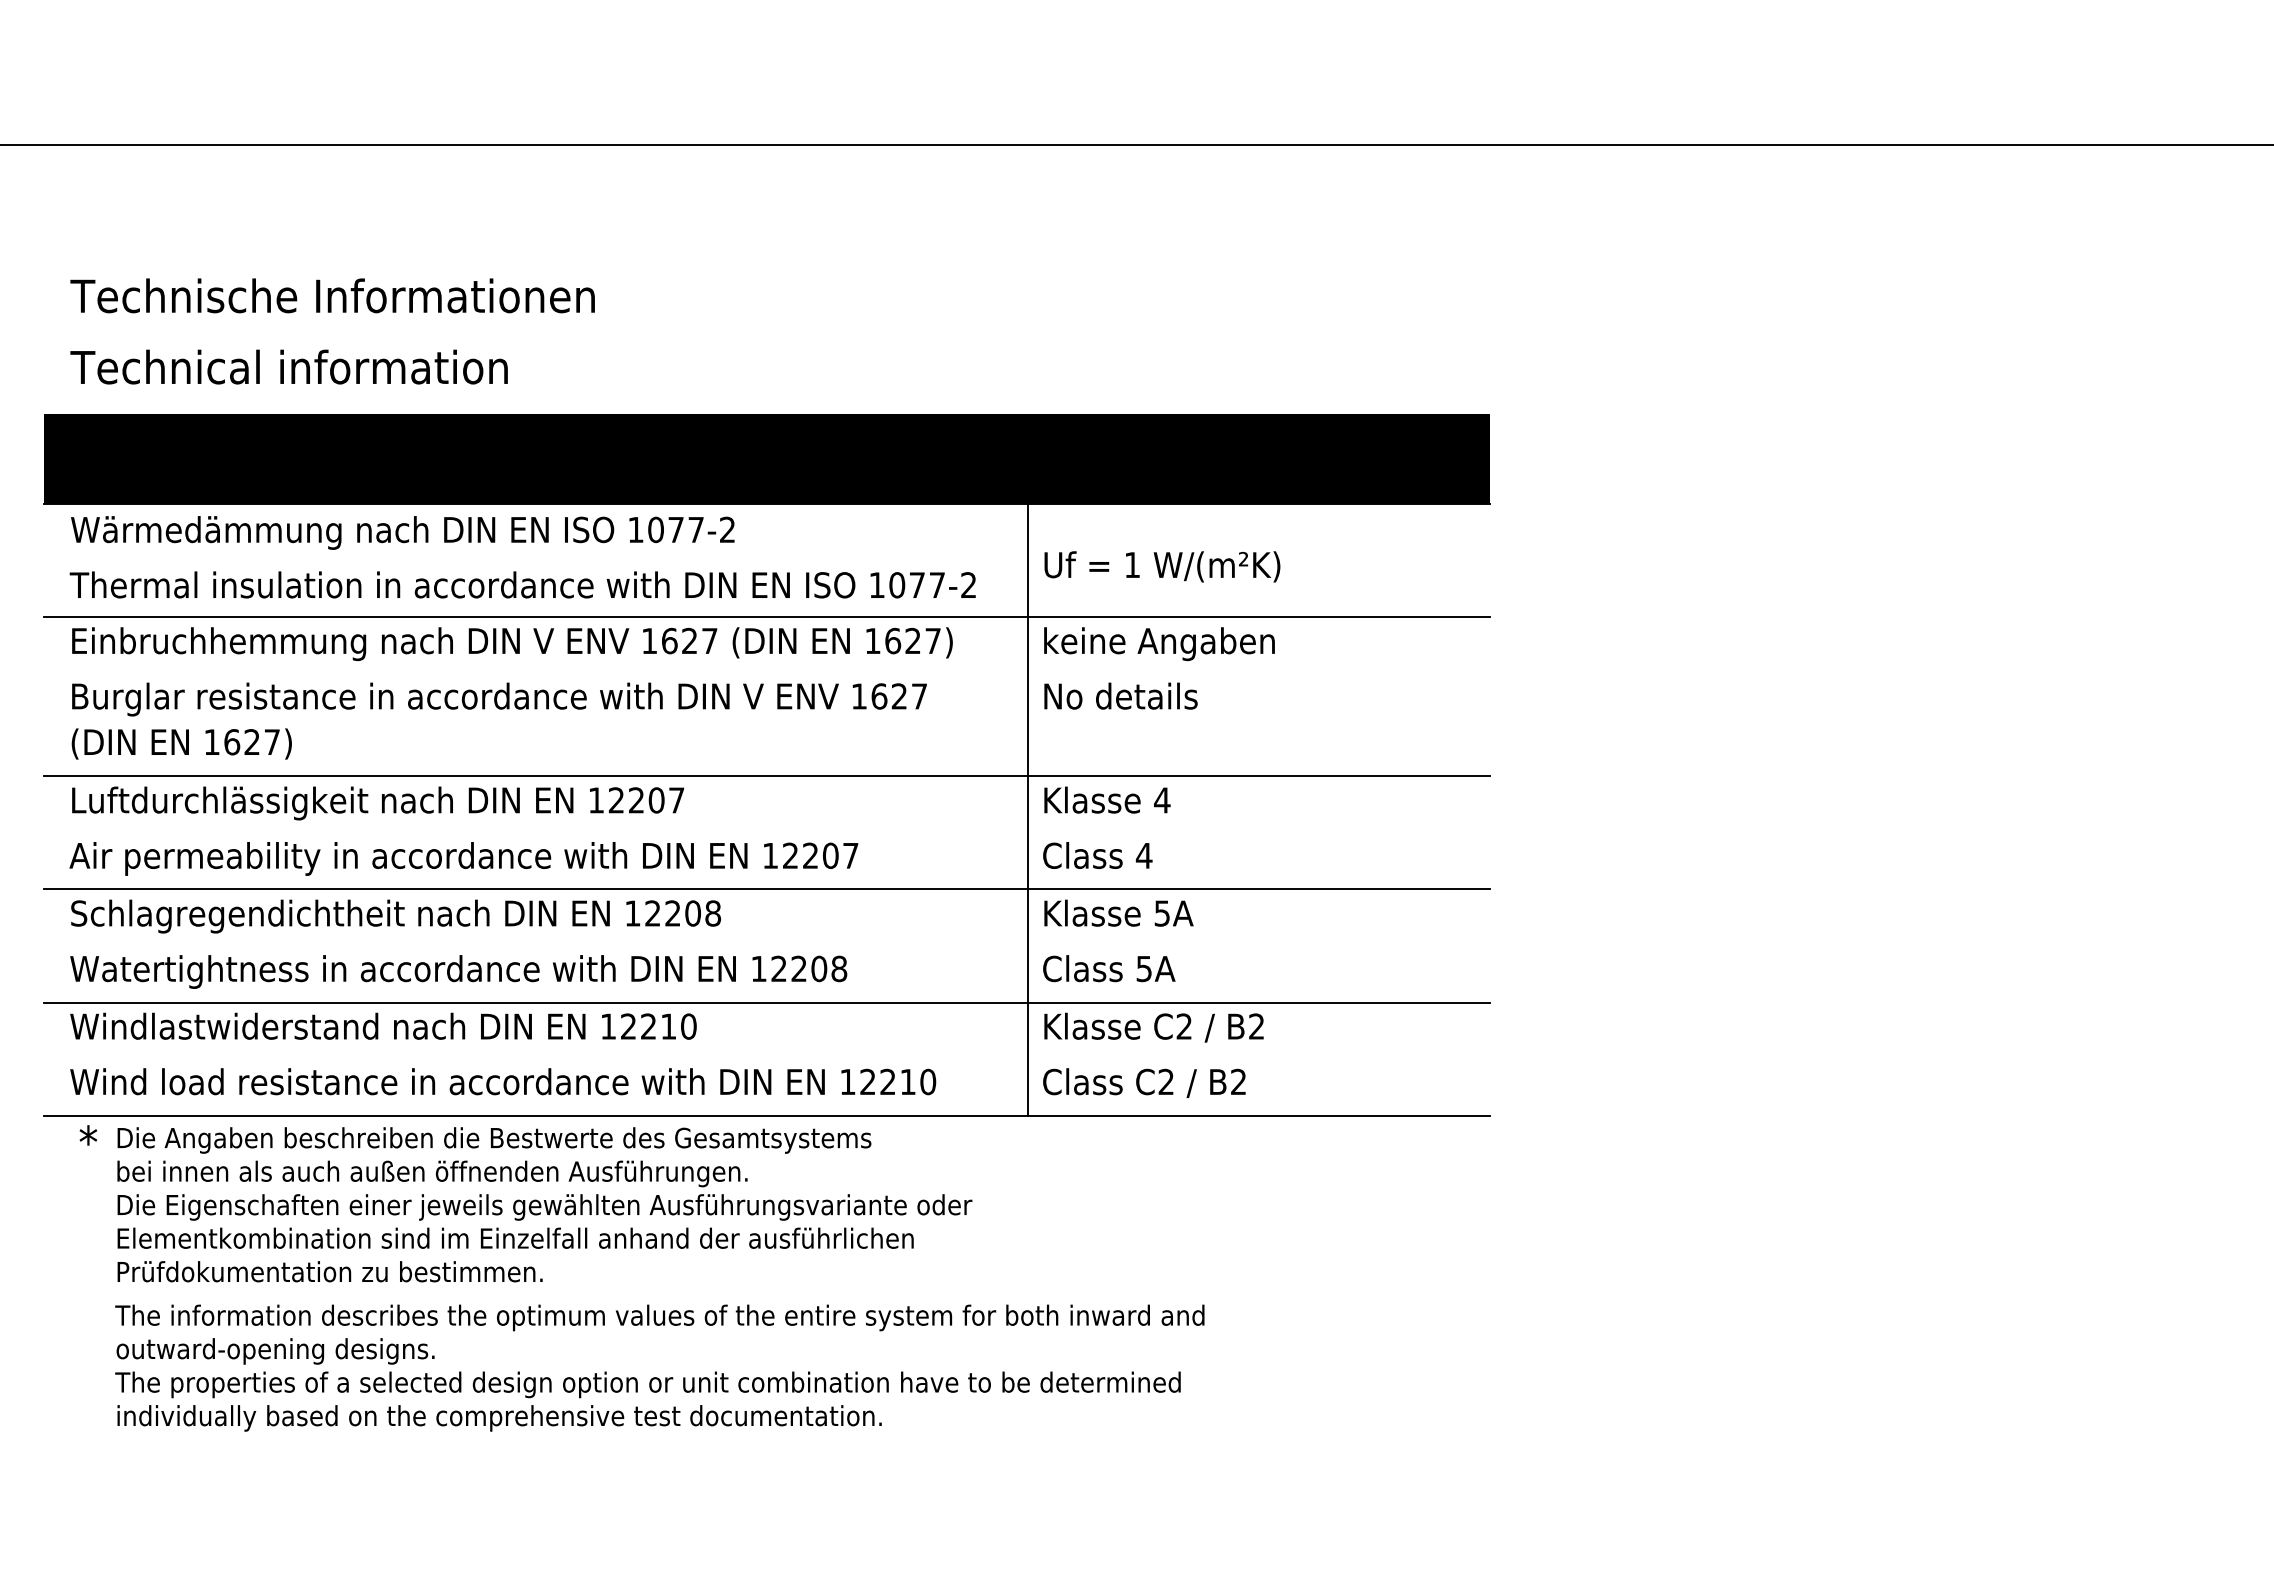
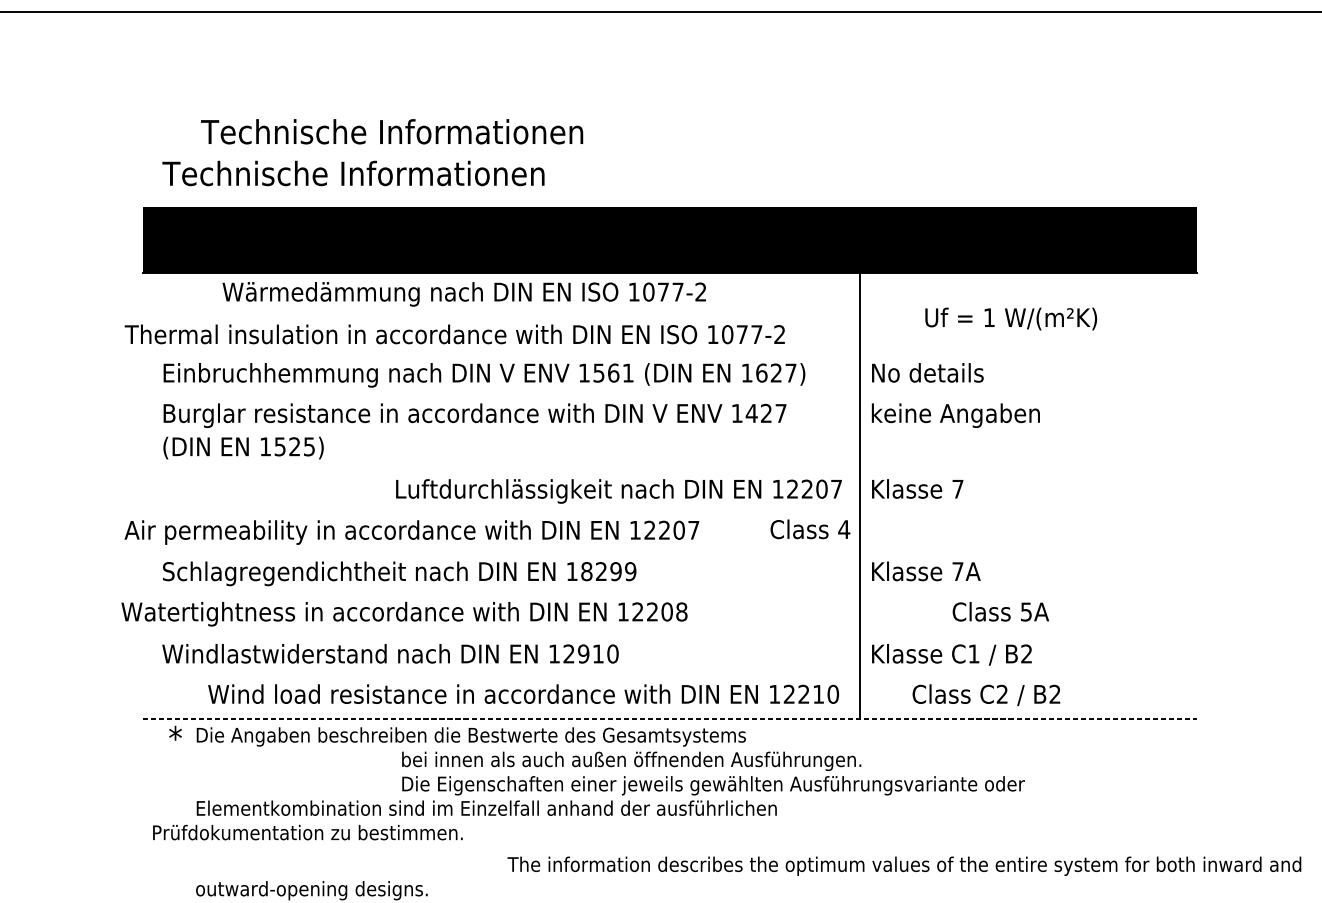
text: (332, 295) -> (391, 131), moved
text: (400, 366) -> (402, 173), Technical information -> Technische Informationen
text: (402, 532) -> (464, 294), moved
text: (1162, 566) -> (1011, 318), moved
text: (522, 584) -> (454, 334), moved
line: (766, 617) -> (669, 355), removed
text: (689, 640) -> (613, 372), 1627 -> 1561
text: (1159, 644) -> (955, 375), keine Angaben -> No details
text: (879, 696) -> (751, 413), 1627 -> 1427
text: (1159, 699) -> (955, 415), No details -> keine Angaben
text: (251, 742) -> (294, 447), 1627) -> 1525)
line: (766, 776) -> (669, 471), removed
text: (1162, 800) -> (958, 489), 4 -> 7
text: (378, 803) -> (619, 491), moved
text: (1097, 855) -> (810, 529), moved
text: (463, 858) -> (411, 532), moved
line: (766, 889) -> (669, 554), removed
text: (683, 913) -> (609, 571), 12208 -> 18299
text: (1161, 913) -> (957, 571), 5A -> 7A
text: (1109, 968) -> (1001, 611), moved
text: (458, 971) -> (404, 613), moved
line: (766, 1002) -> (669, 636), removed
text: (648, 1026) -> (583, 653), 12210 -> 12910
text: (1183, 1026) -> (973, 653), C2 -> C1
text: (503, 1081) -> (523, 694), moved
text: (1144, 1082) -> (986, 694), moved
line: (767, 1115) -> (670, 718), solid -> dashed
text: (544, 1190) -> (713, 773), moved
text: (329, 1271) -> (307, 832), moved
text: (659, 1317) -> (904, 865), moved

